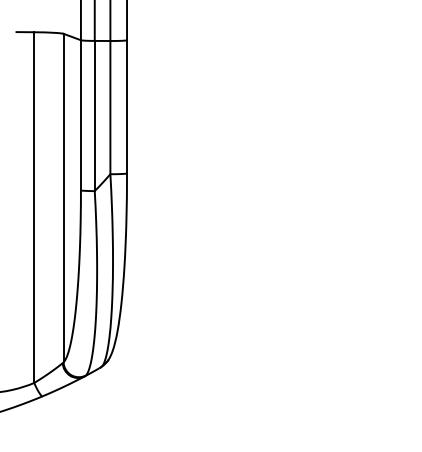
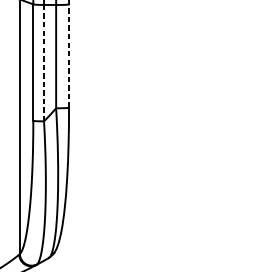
line: (127, 106) -> (69, 55), solid -> dashed
line: (94, 116) -> (43, 63), solid -> dashed

